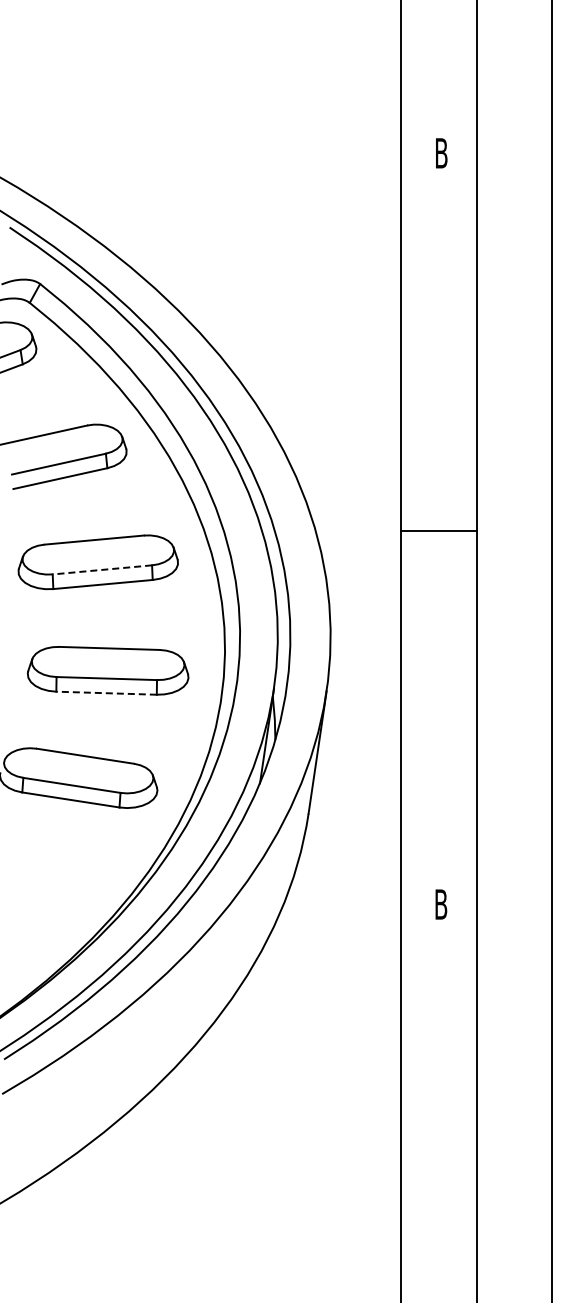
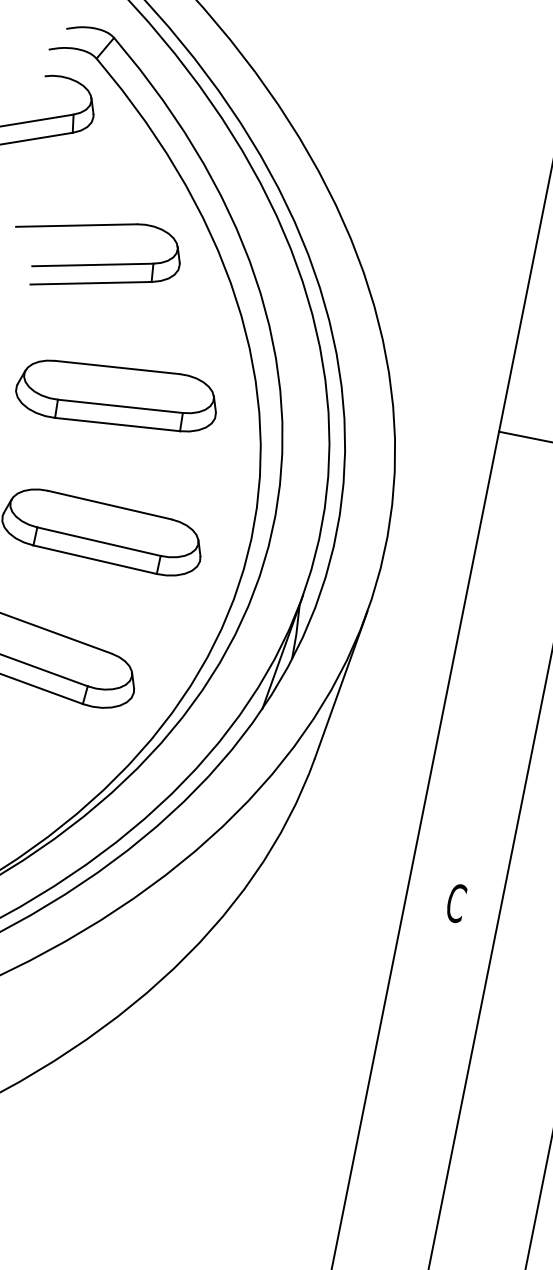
line: (102, 569) -> (120, 405), dashed -> solid
line: (106, 693) -> (94, 560), dashed -> solid
text: (440, 904) -> (455, 903), B -> C

